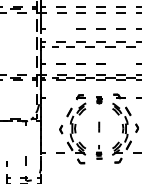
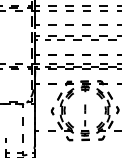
line: (60, 28) -> (51, 24), added
part: (120, 63) -> (103, 54), added
part: (60, 97) -> (51, 83), added
part: (99, 100) -> (85, 86), size x1.67
line: (25, 140) -> (21, 120), added
part: (98, 152) -> (84, 130), size x1.67

